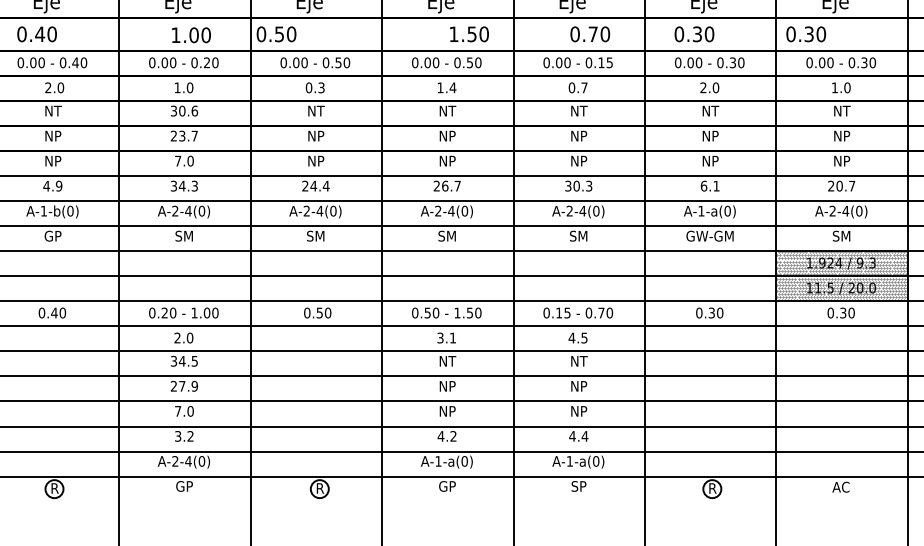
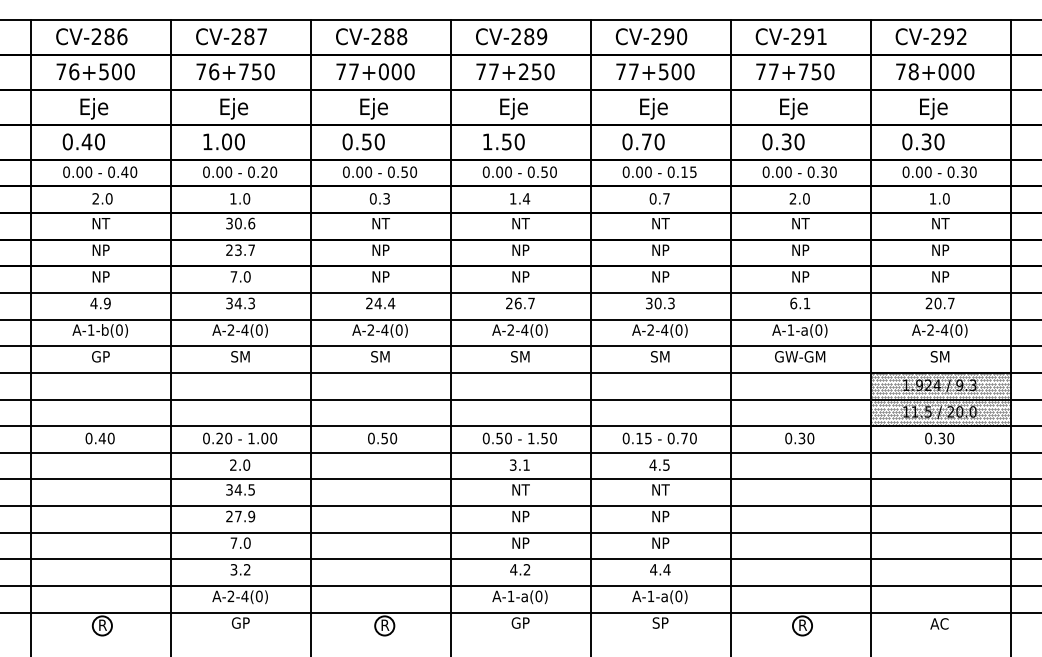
text: (276, 33) -> (363, 141), moved
text: (468, 33) -> (503, 141), moved
text: (590, 33) -> (643, 141), moved
text: (806, 33) -> (923, 141), moved
text: (190, 34) -> (223, 141), moved

